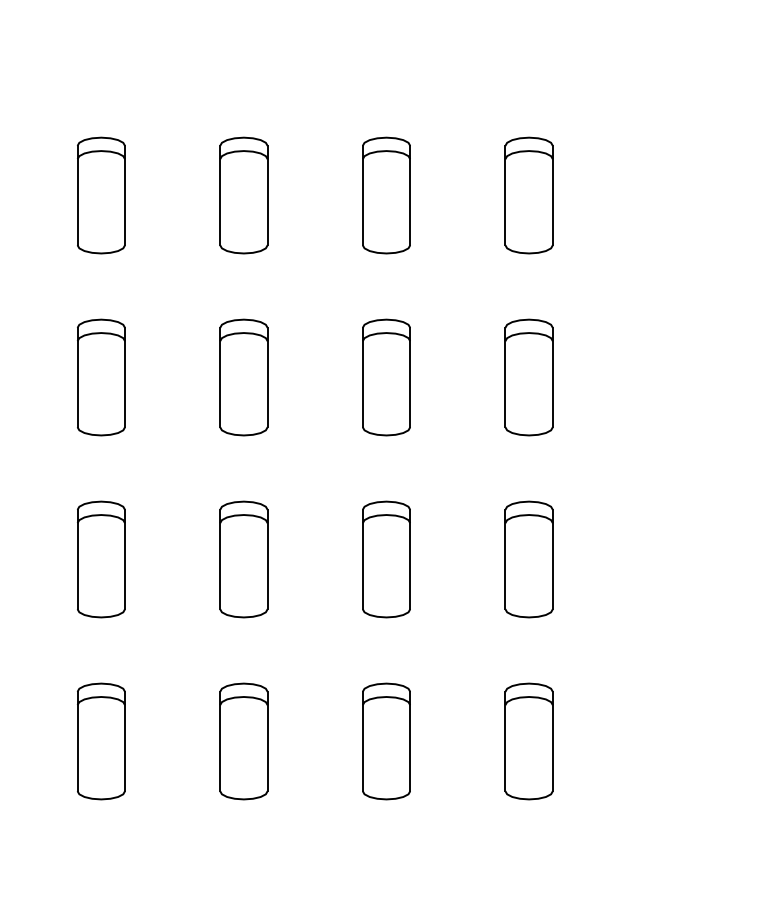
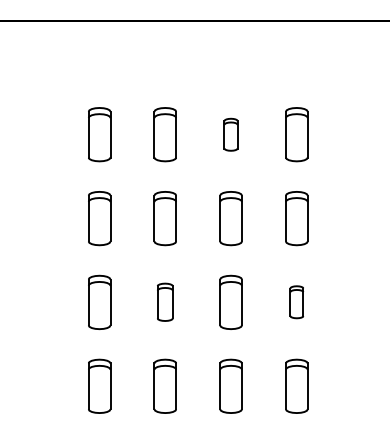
part: (385, 195) -> (230, 134), size x0.6
part: (242, 557) -> (164, 301), size x0.7
part: (528, 557) -> (296, 301), size x0.6

